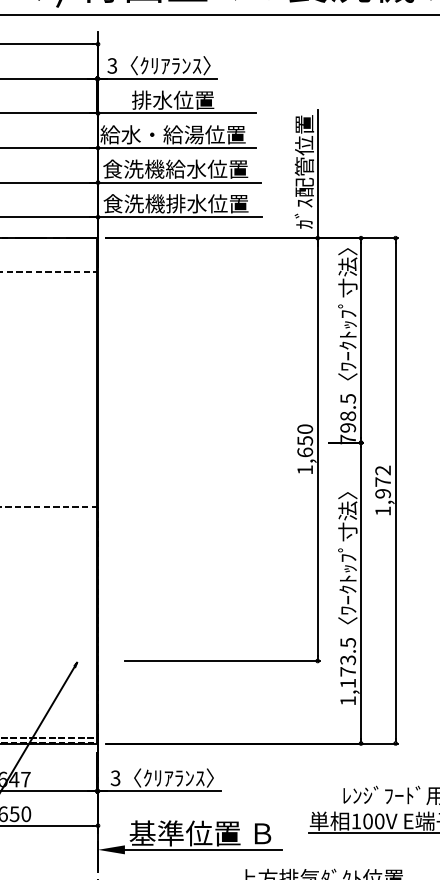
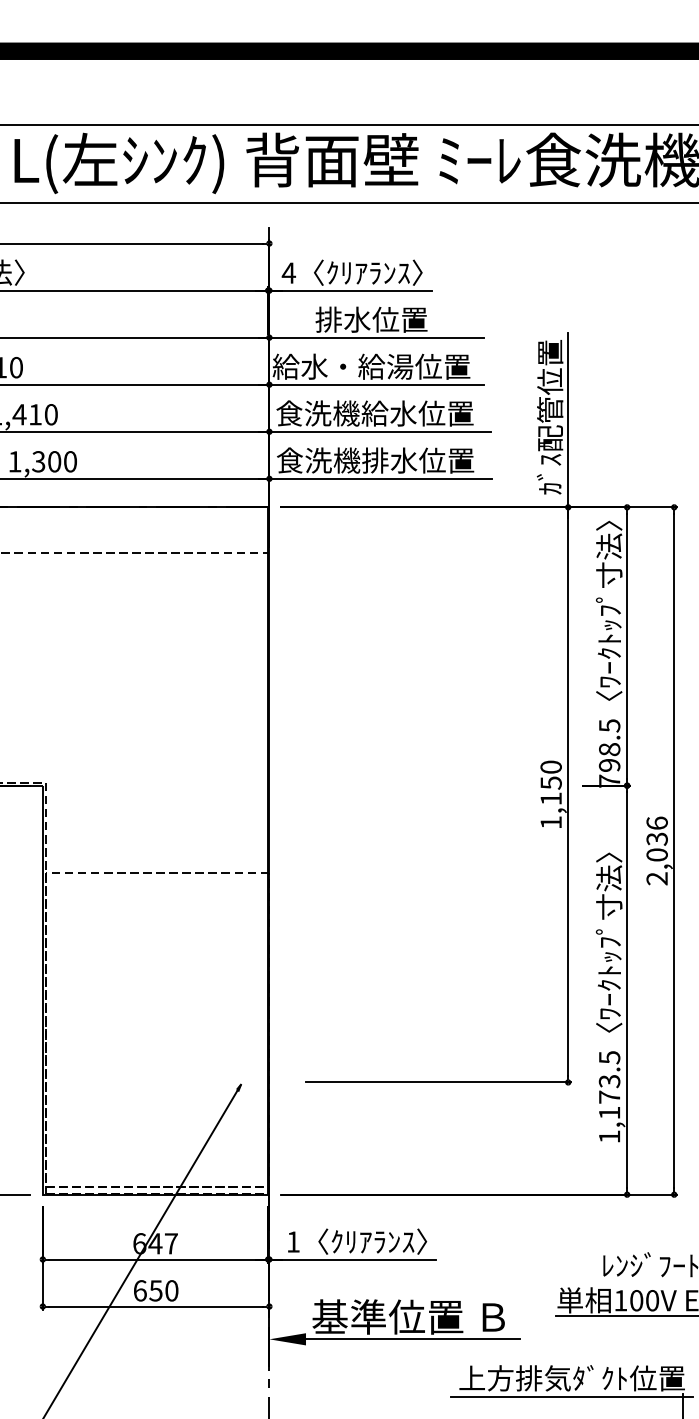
text: (112, 65) -> (288, 272), 3 -> 4
text: (304, 452) -> (550, 798), 1,650 -> 1,150
text: (382, 490) -> (656, 850), 1,972 -> 2,036
text: (115, 777) -> (292, 1241), 3 -> 1

